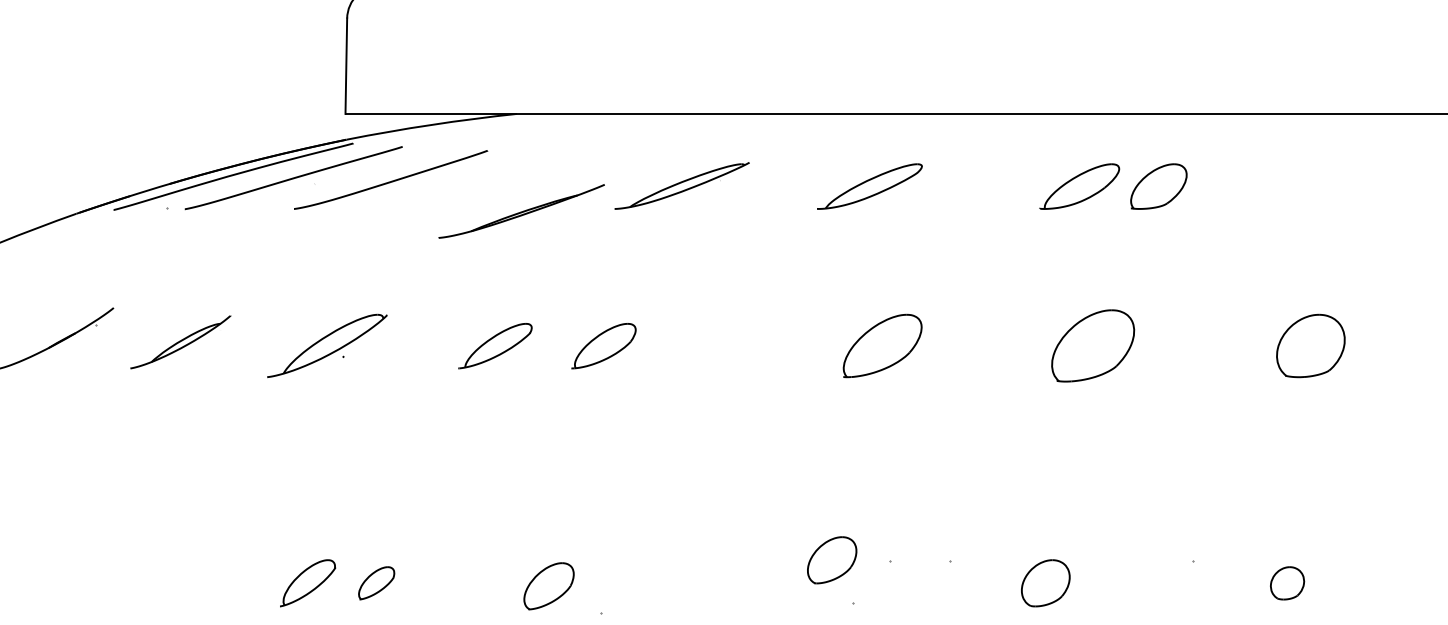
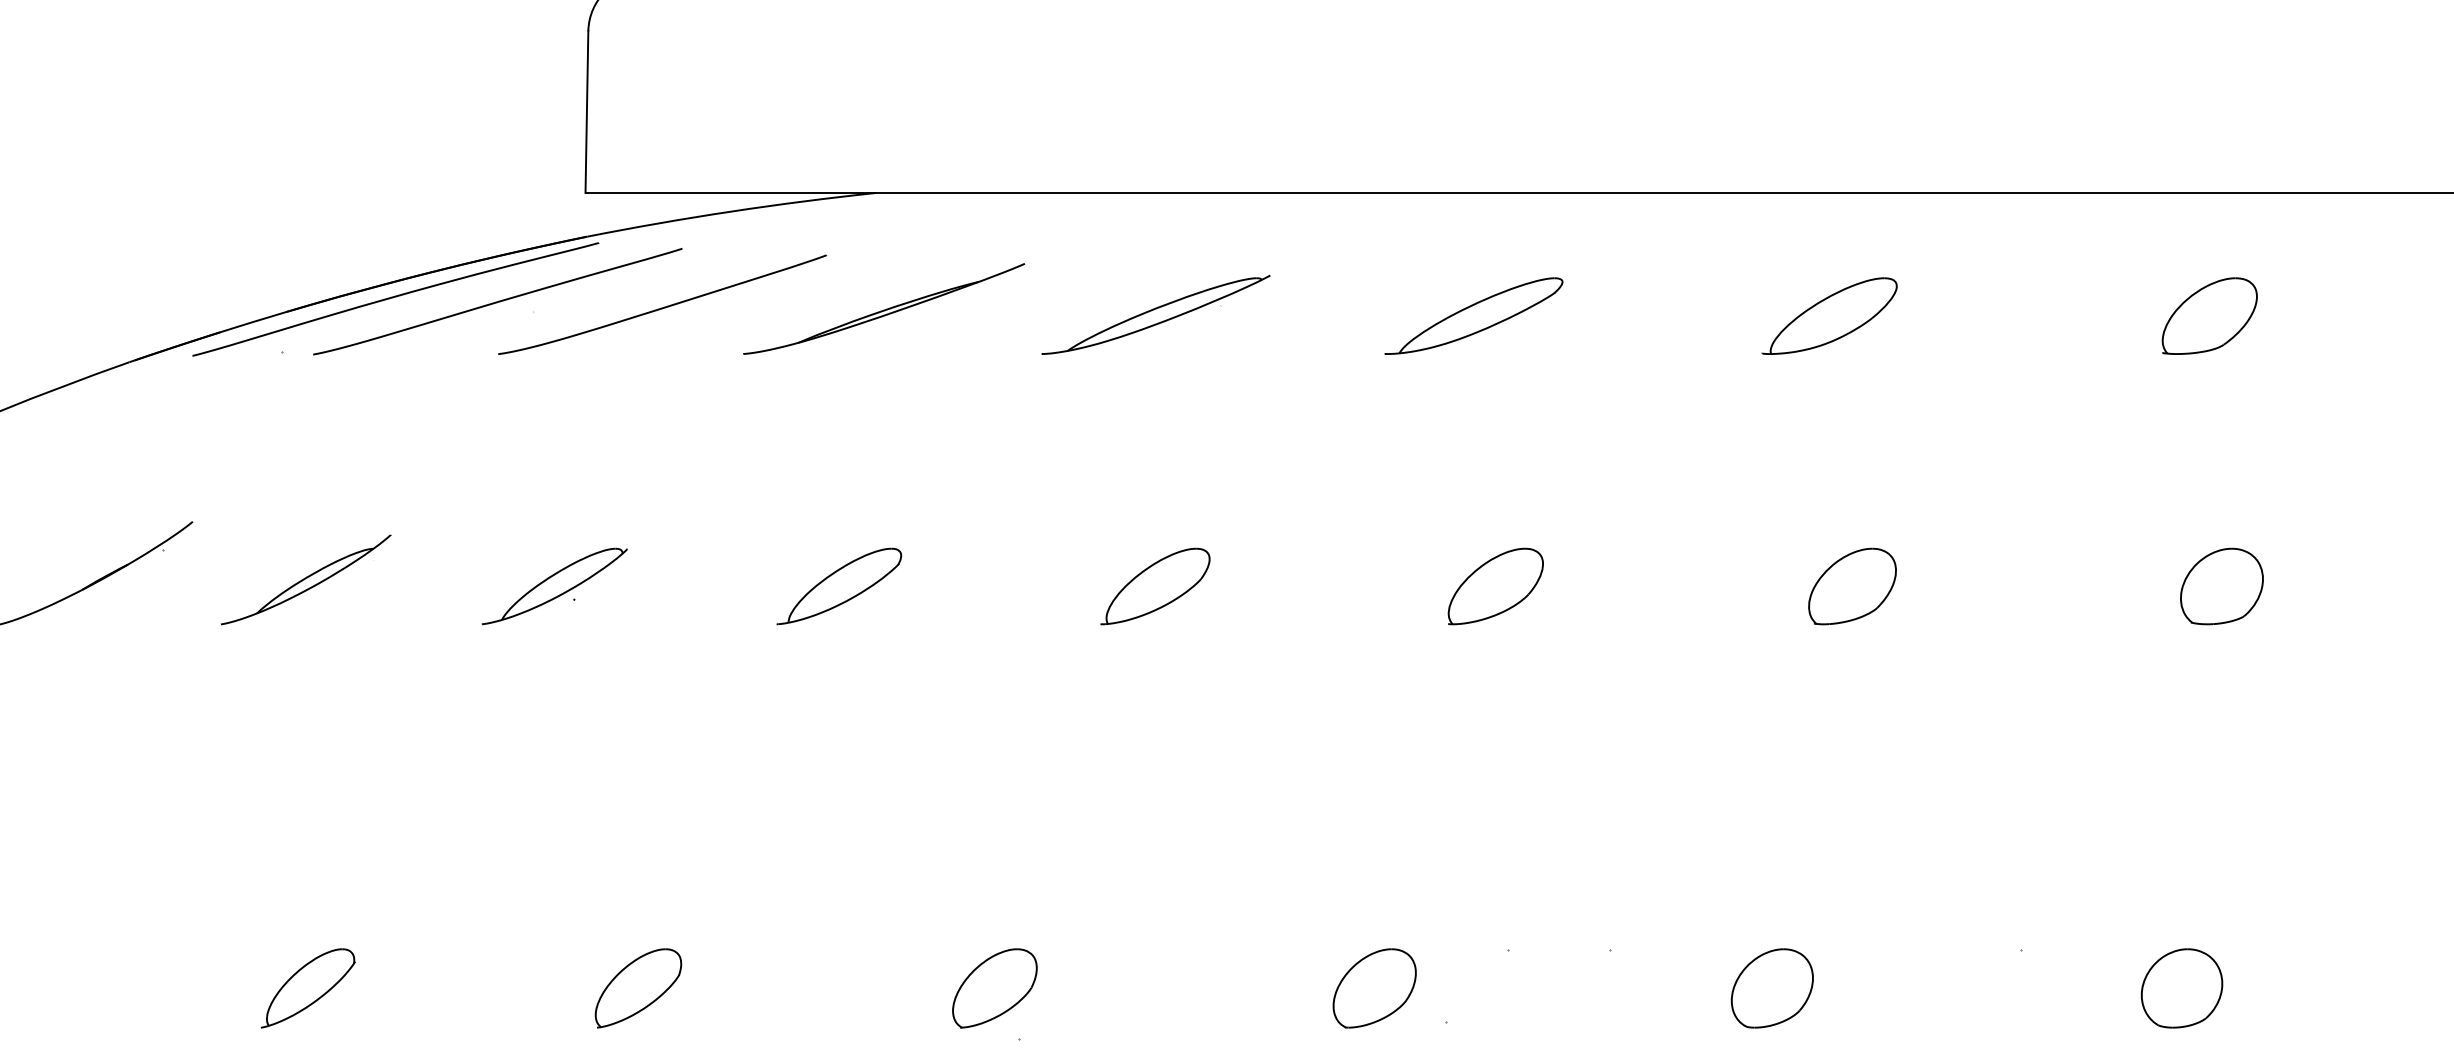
part: (1158, 186) -> (2209, 315), moved
part: (521, 211) -> (883, 309), moved
part: (327, 346) -> (555, 587), size x0.71
part: (603, 346) -> (1154, 587), moved
part: (882, 346) -> (1495, 587), size x0.71
part: (1092, 346) -> (1851, 587), size x0.62
part: (1311, 346) -> (2222, 587), size x0.71
part: (832, 560) -> (1375, 988), moved
part: (308, 583) -> (309, 988), moved
part: (376, 583) -> (638, 988), size x1.43
part: (1287, 583) -> (2182, 988), size x1.43
part: (548, 586) -> (993, 988), moved

